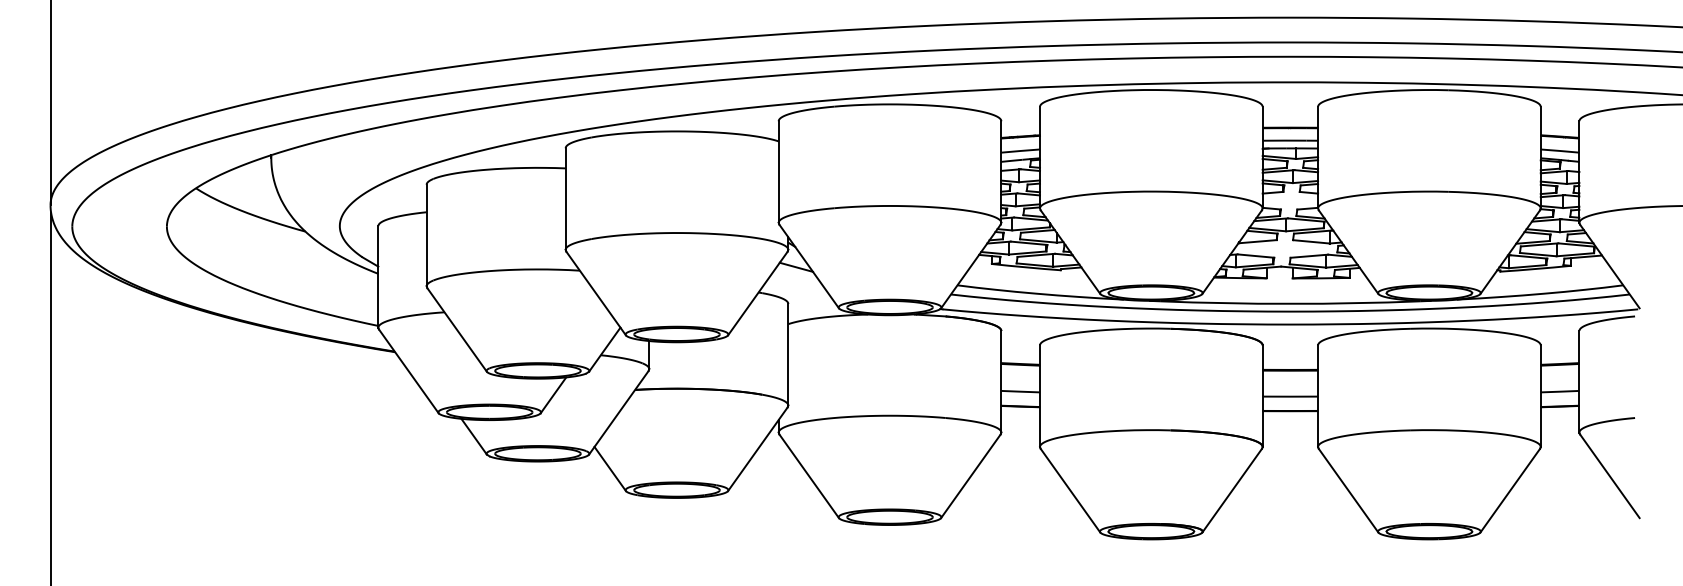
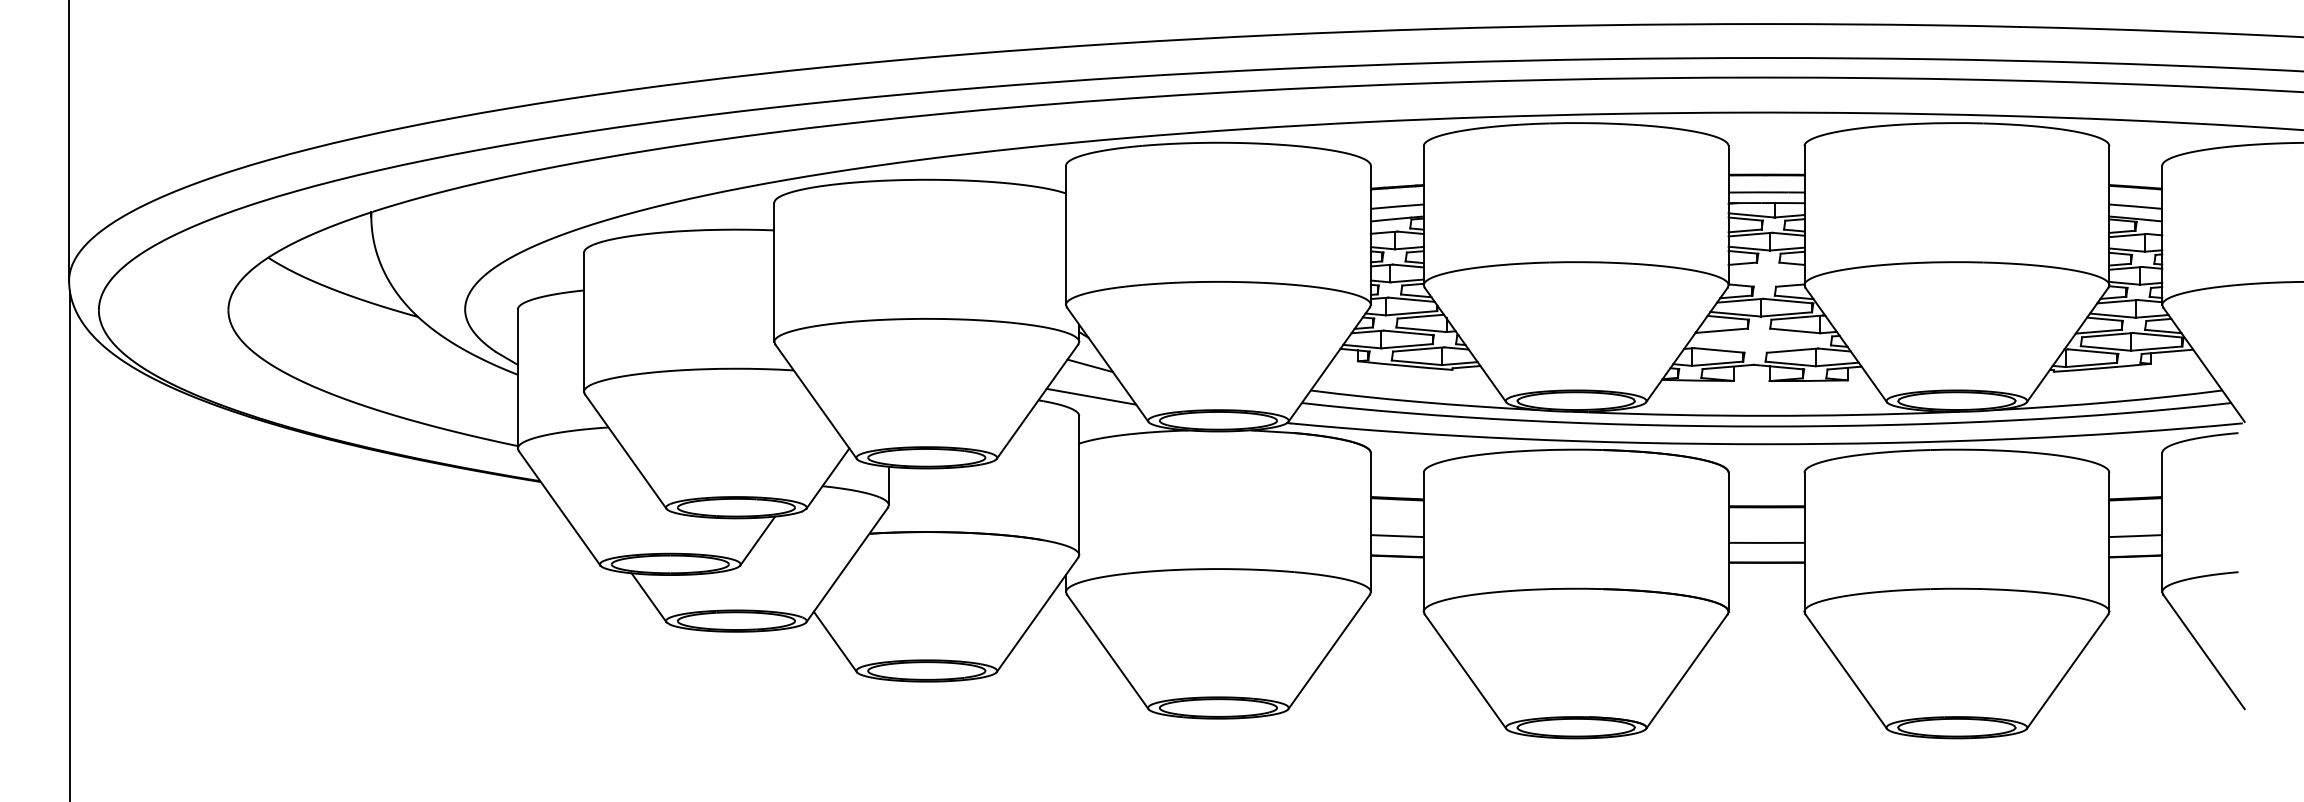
line: (797, 289) -> (1091, 396), added

